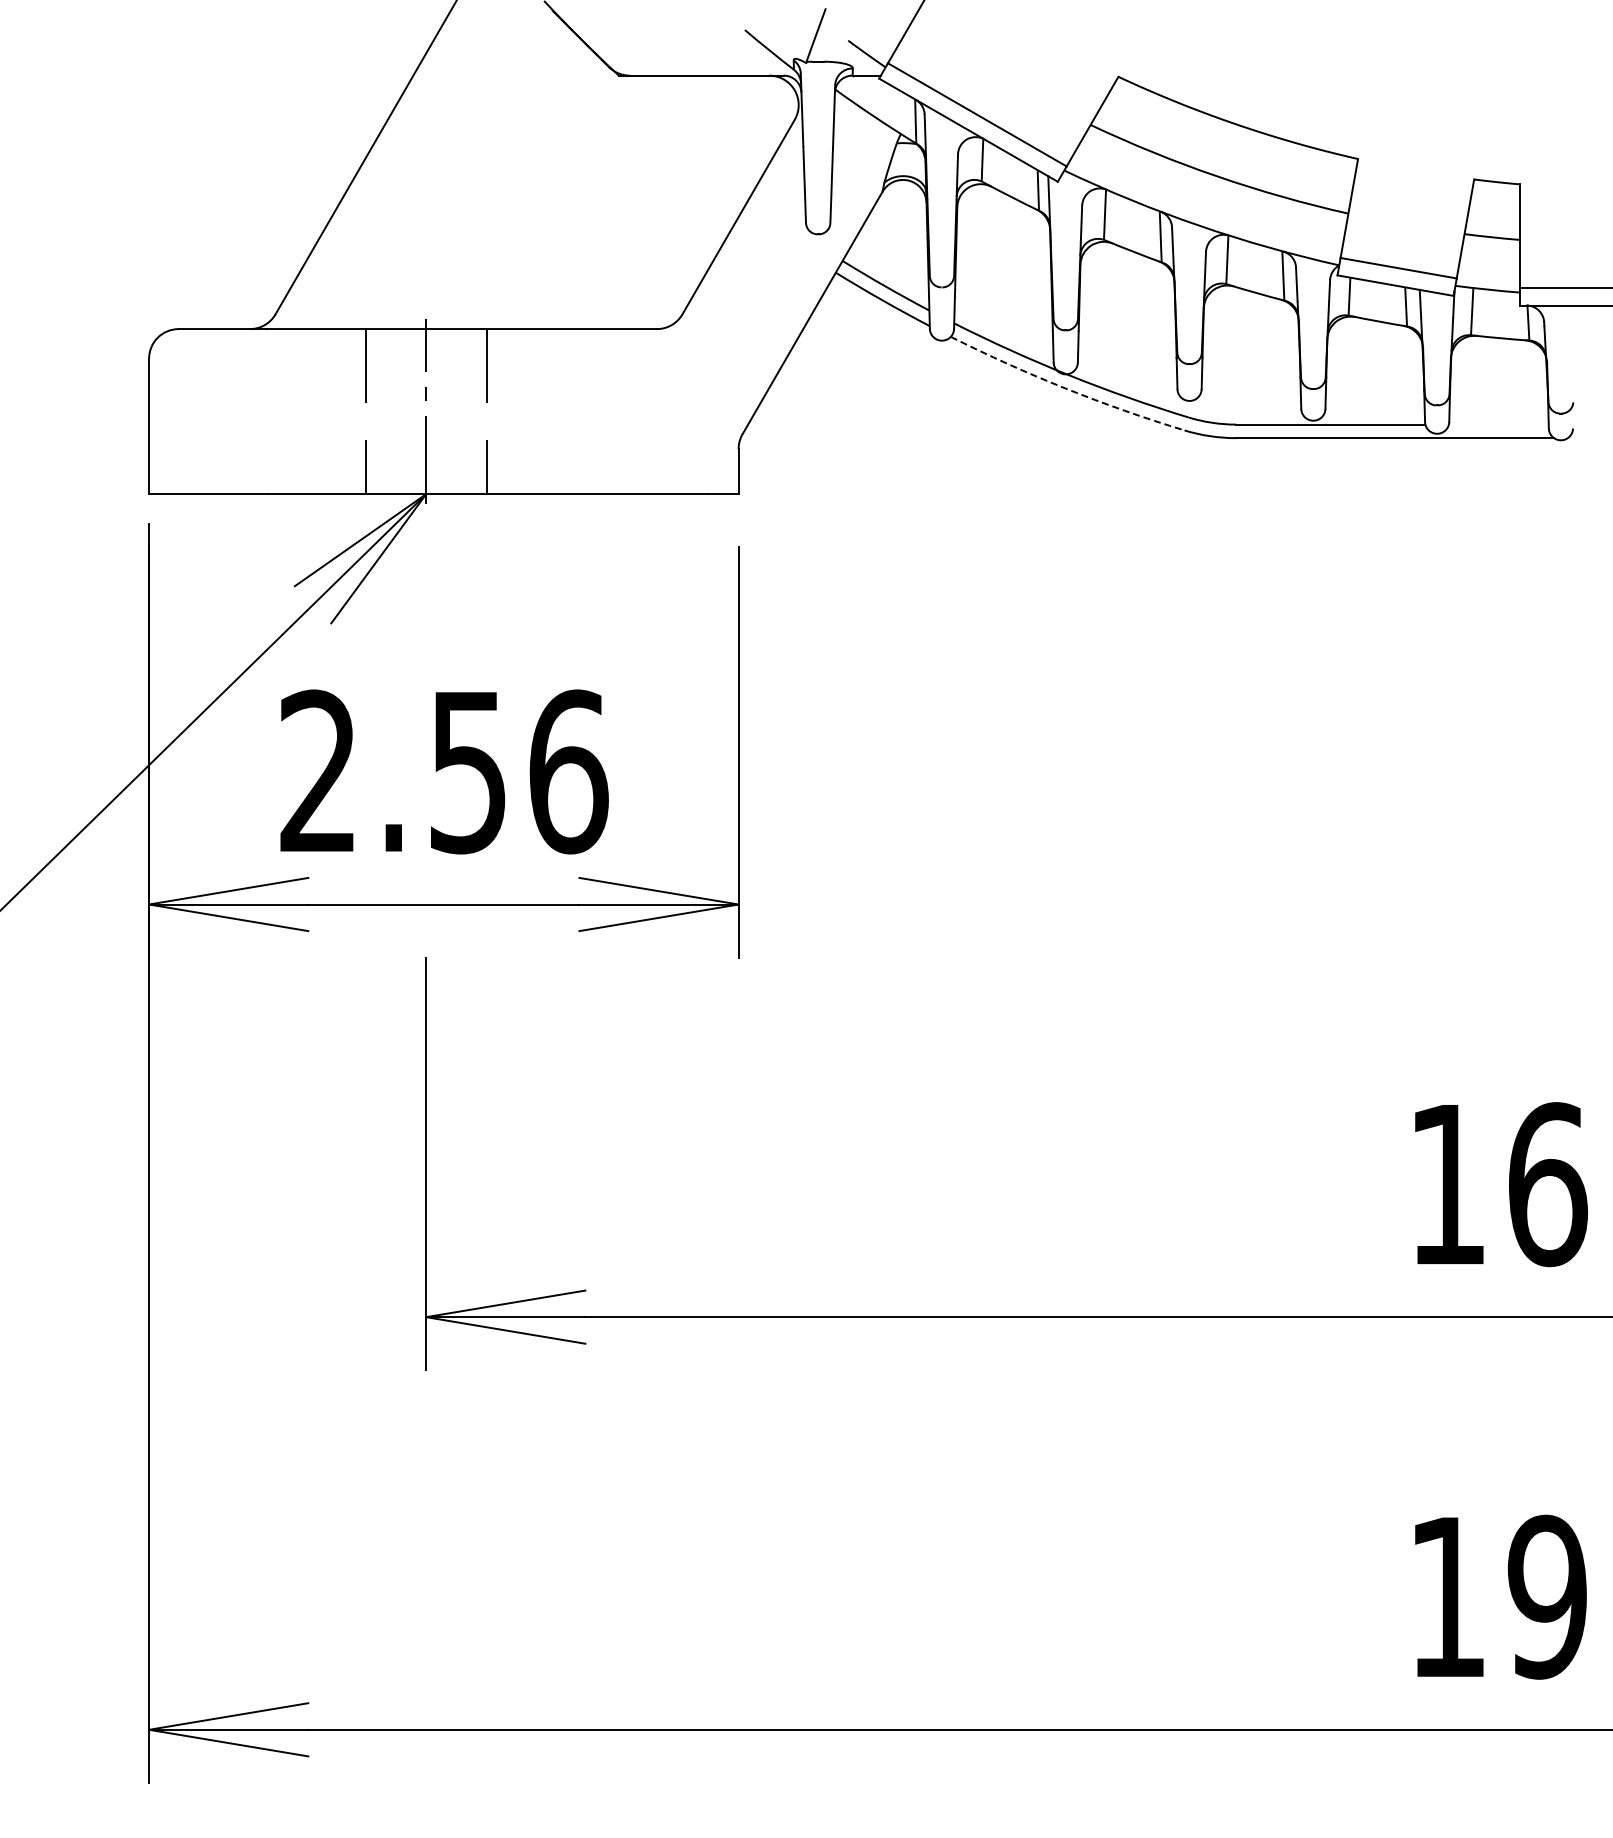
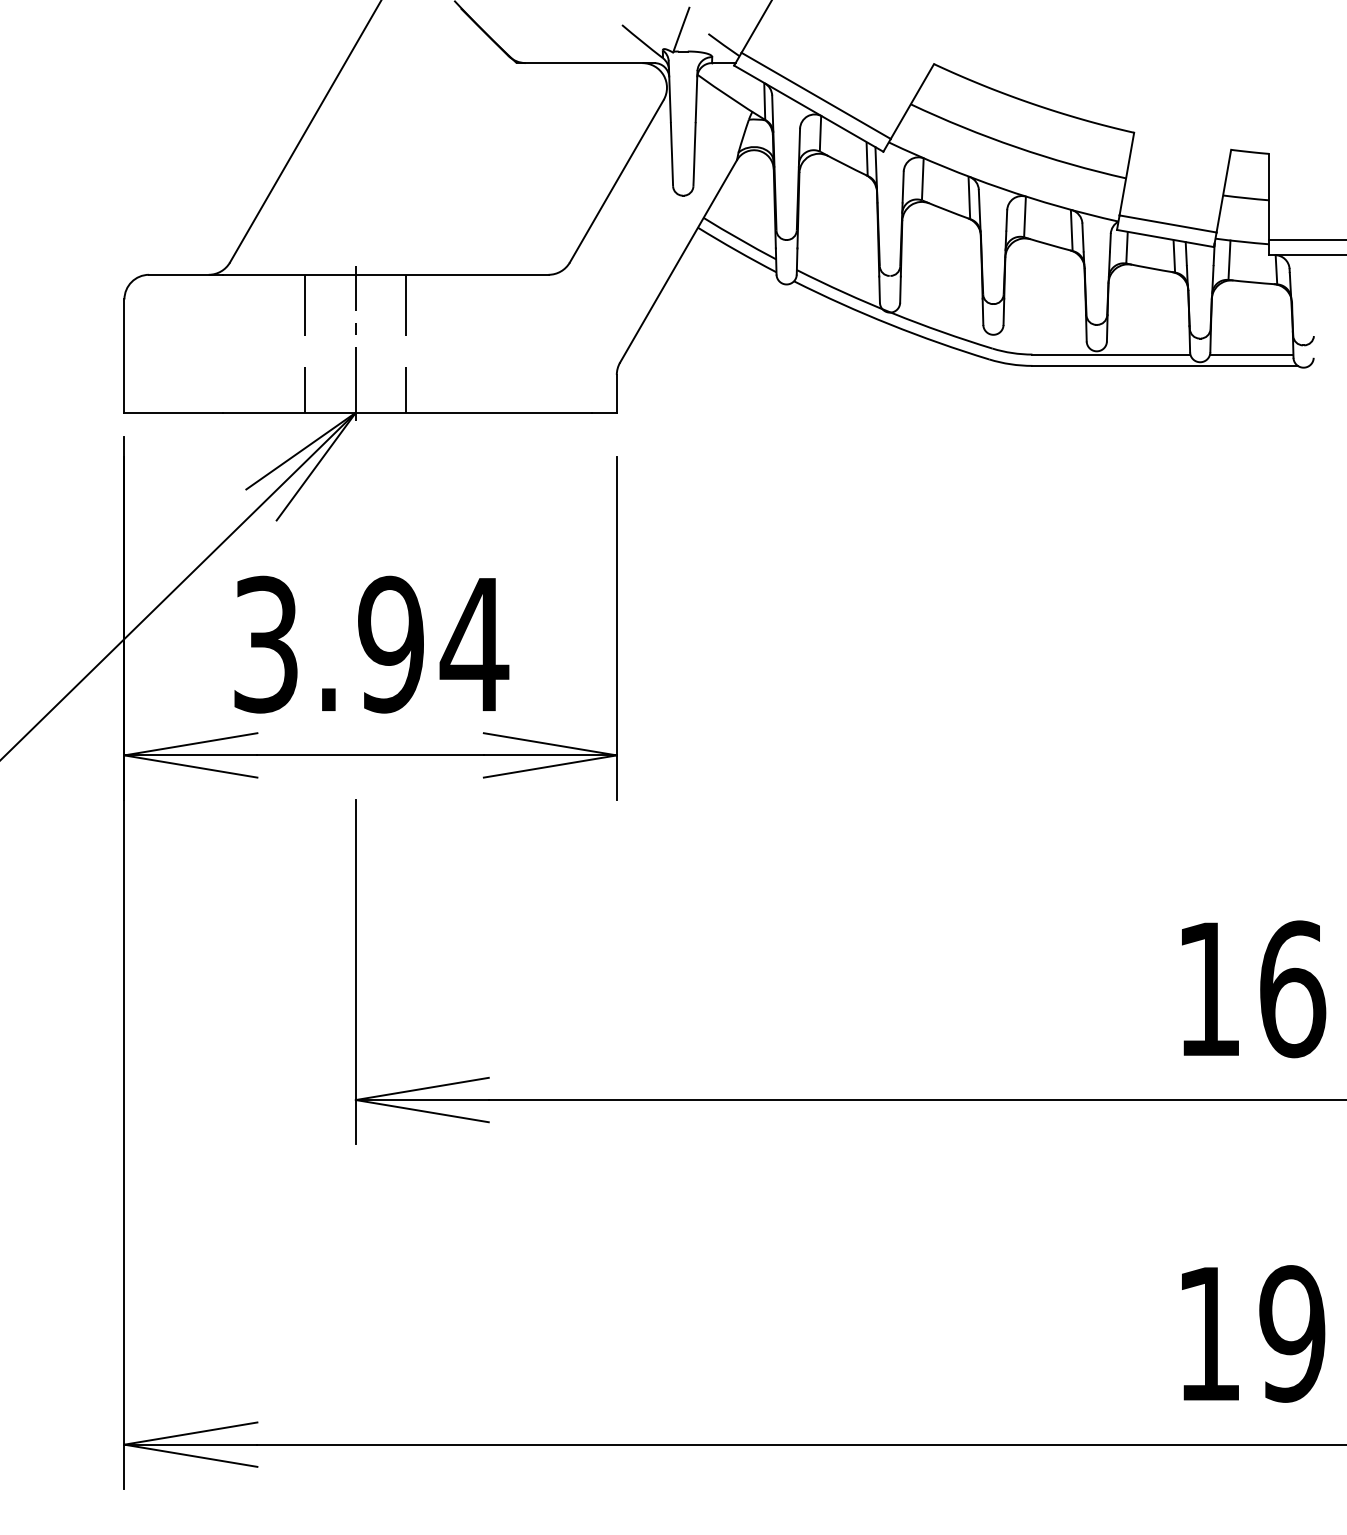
arc: (1065, 388) -> (889, 324), dashed -> solid
line: (1498, 424) -> (1251, 354), added
text: (444, 771) -> (371, 644), 2.56 -> 3.94

